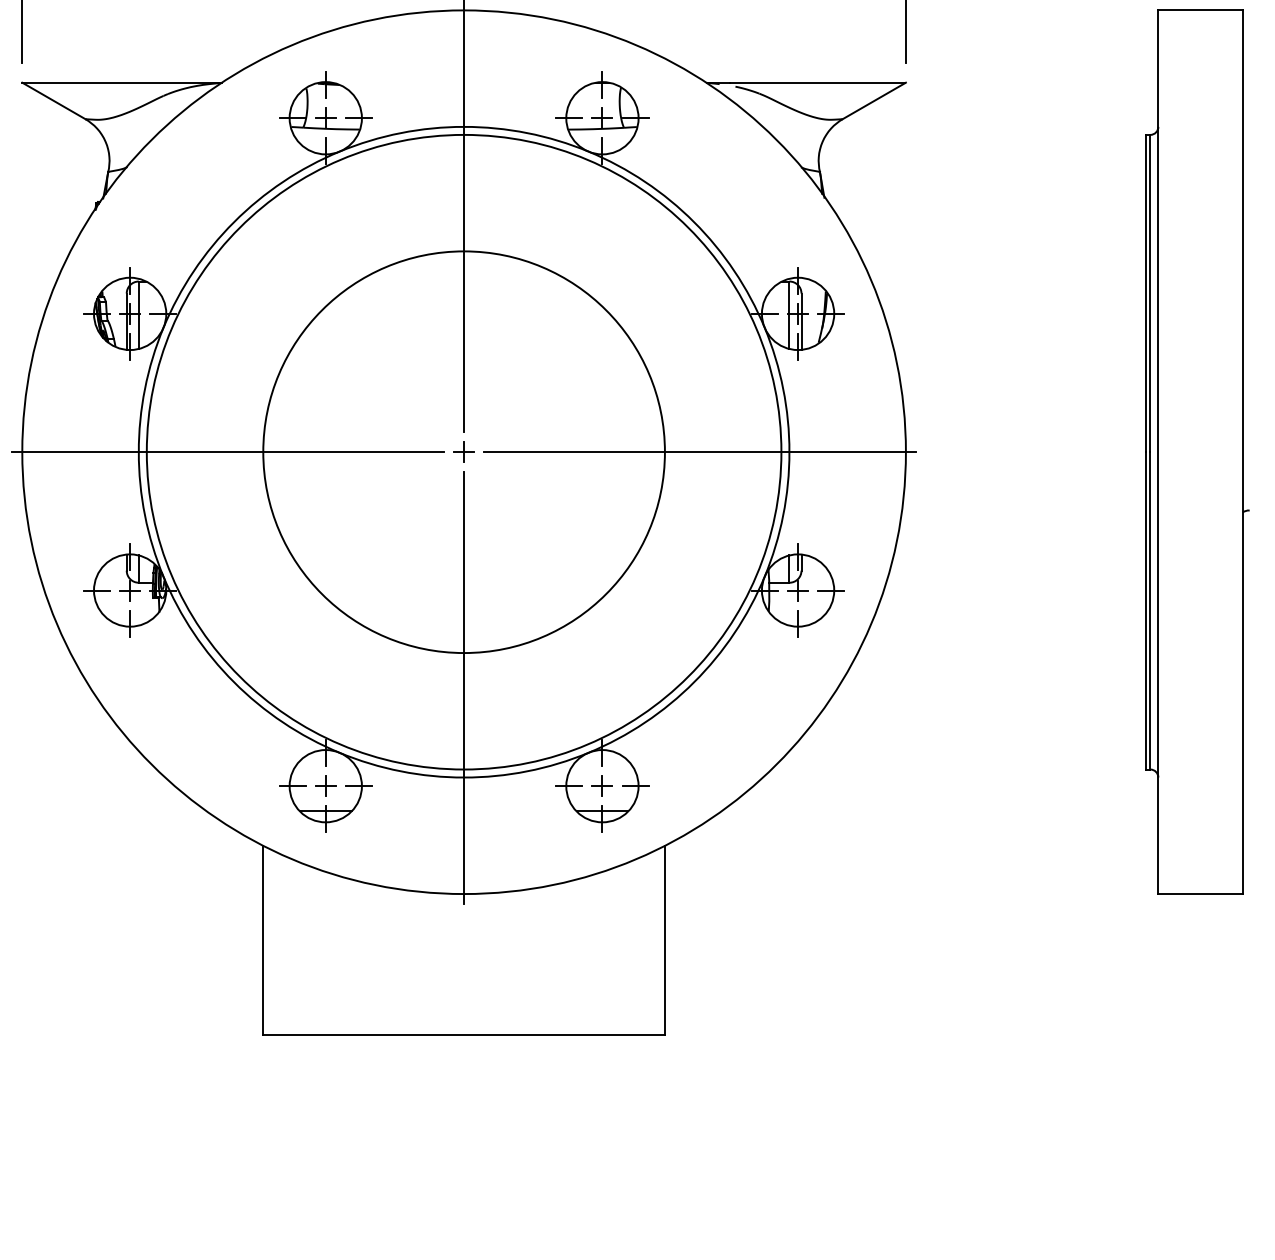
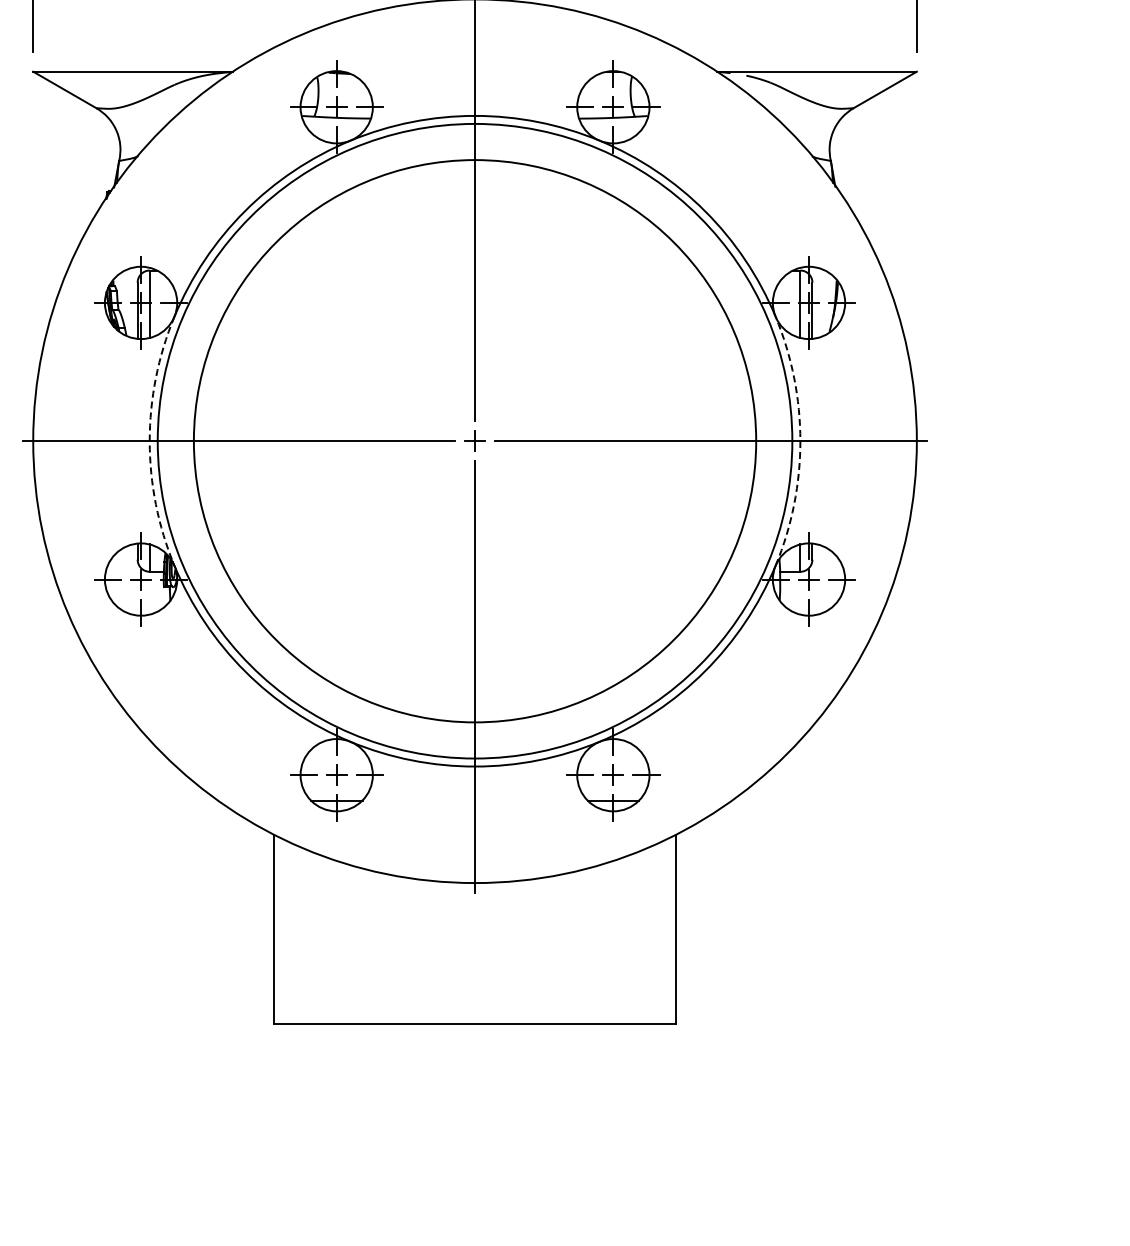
arc: (138, 452) -> (149, 441), solid -> dashed
circle: (463, 452) -> (474, 441), size x1.4
arc: (789, 452) -> (800, 441), solid -> dashed

